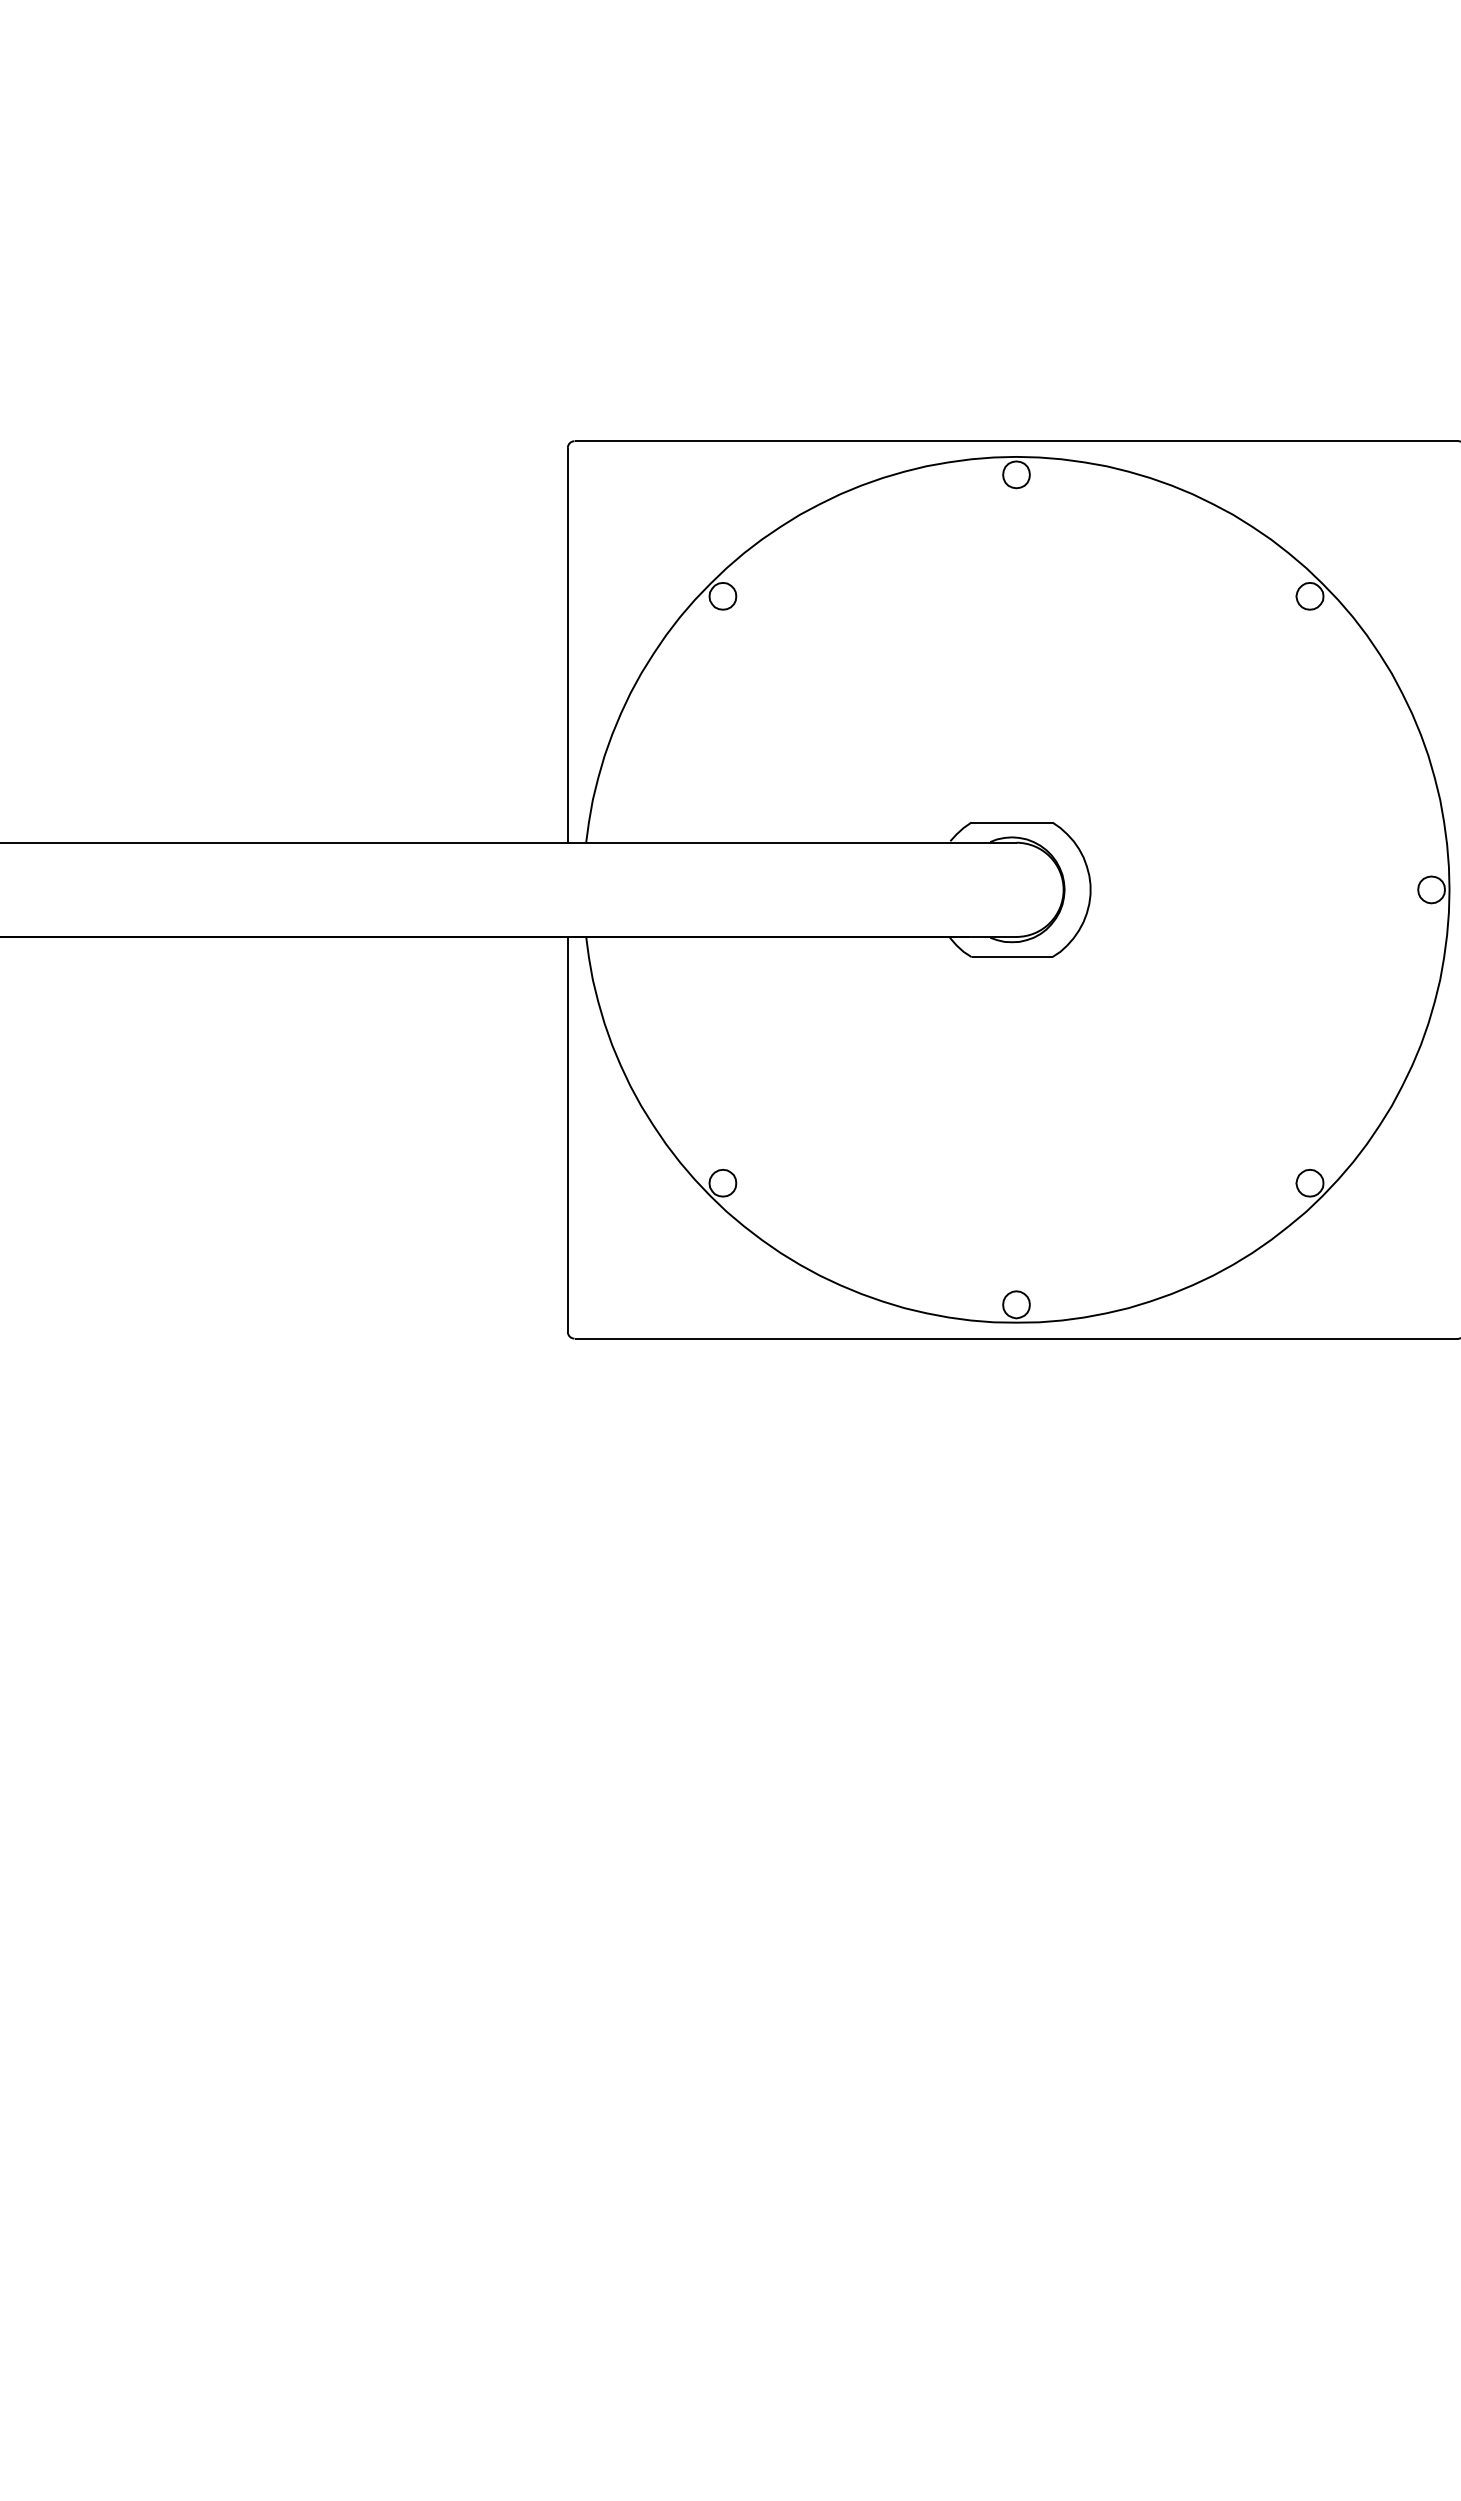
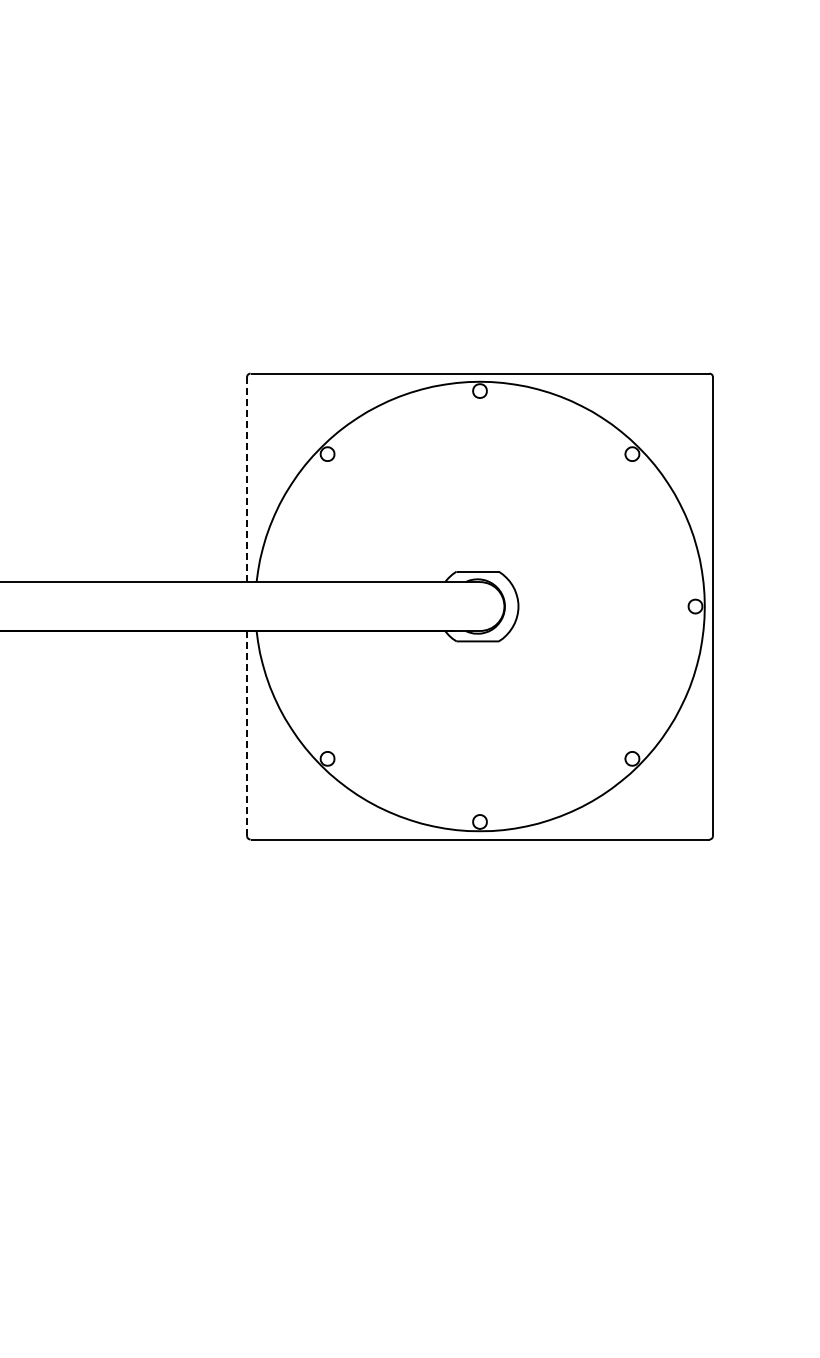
line: (568, 645) -> (247, 479), solid -> dashed
line: (568, 1134) -> (247, 733), solid -> dashed

